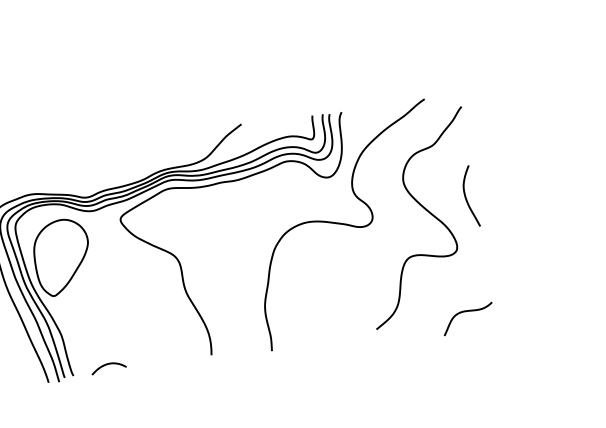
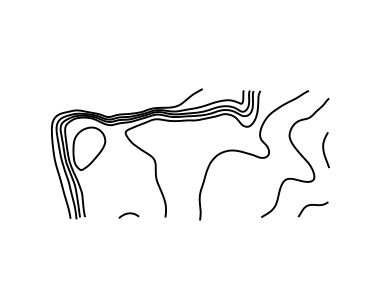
curve: (465, 312) -> (312, 205), moved
curve: (107, 366) -> (128, 214), moved

